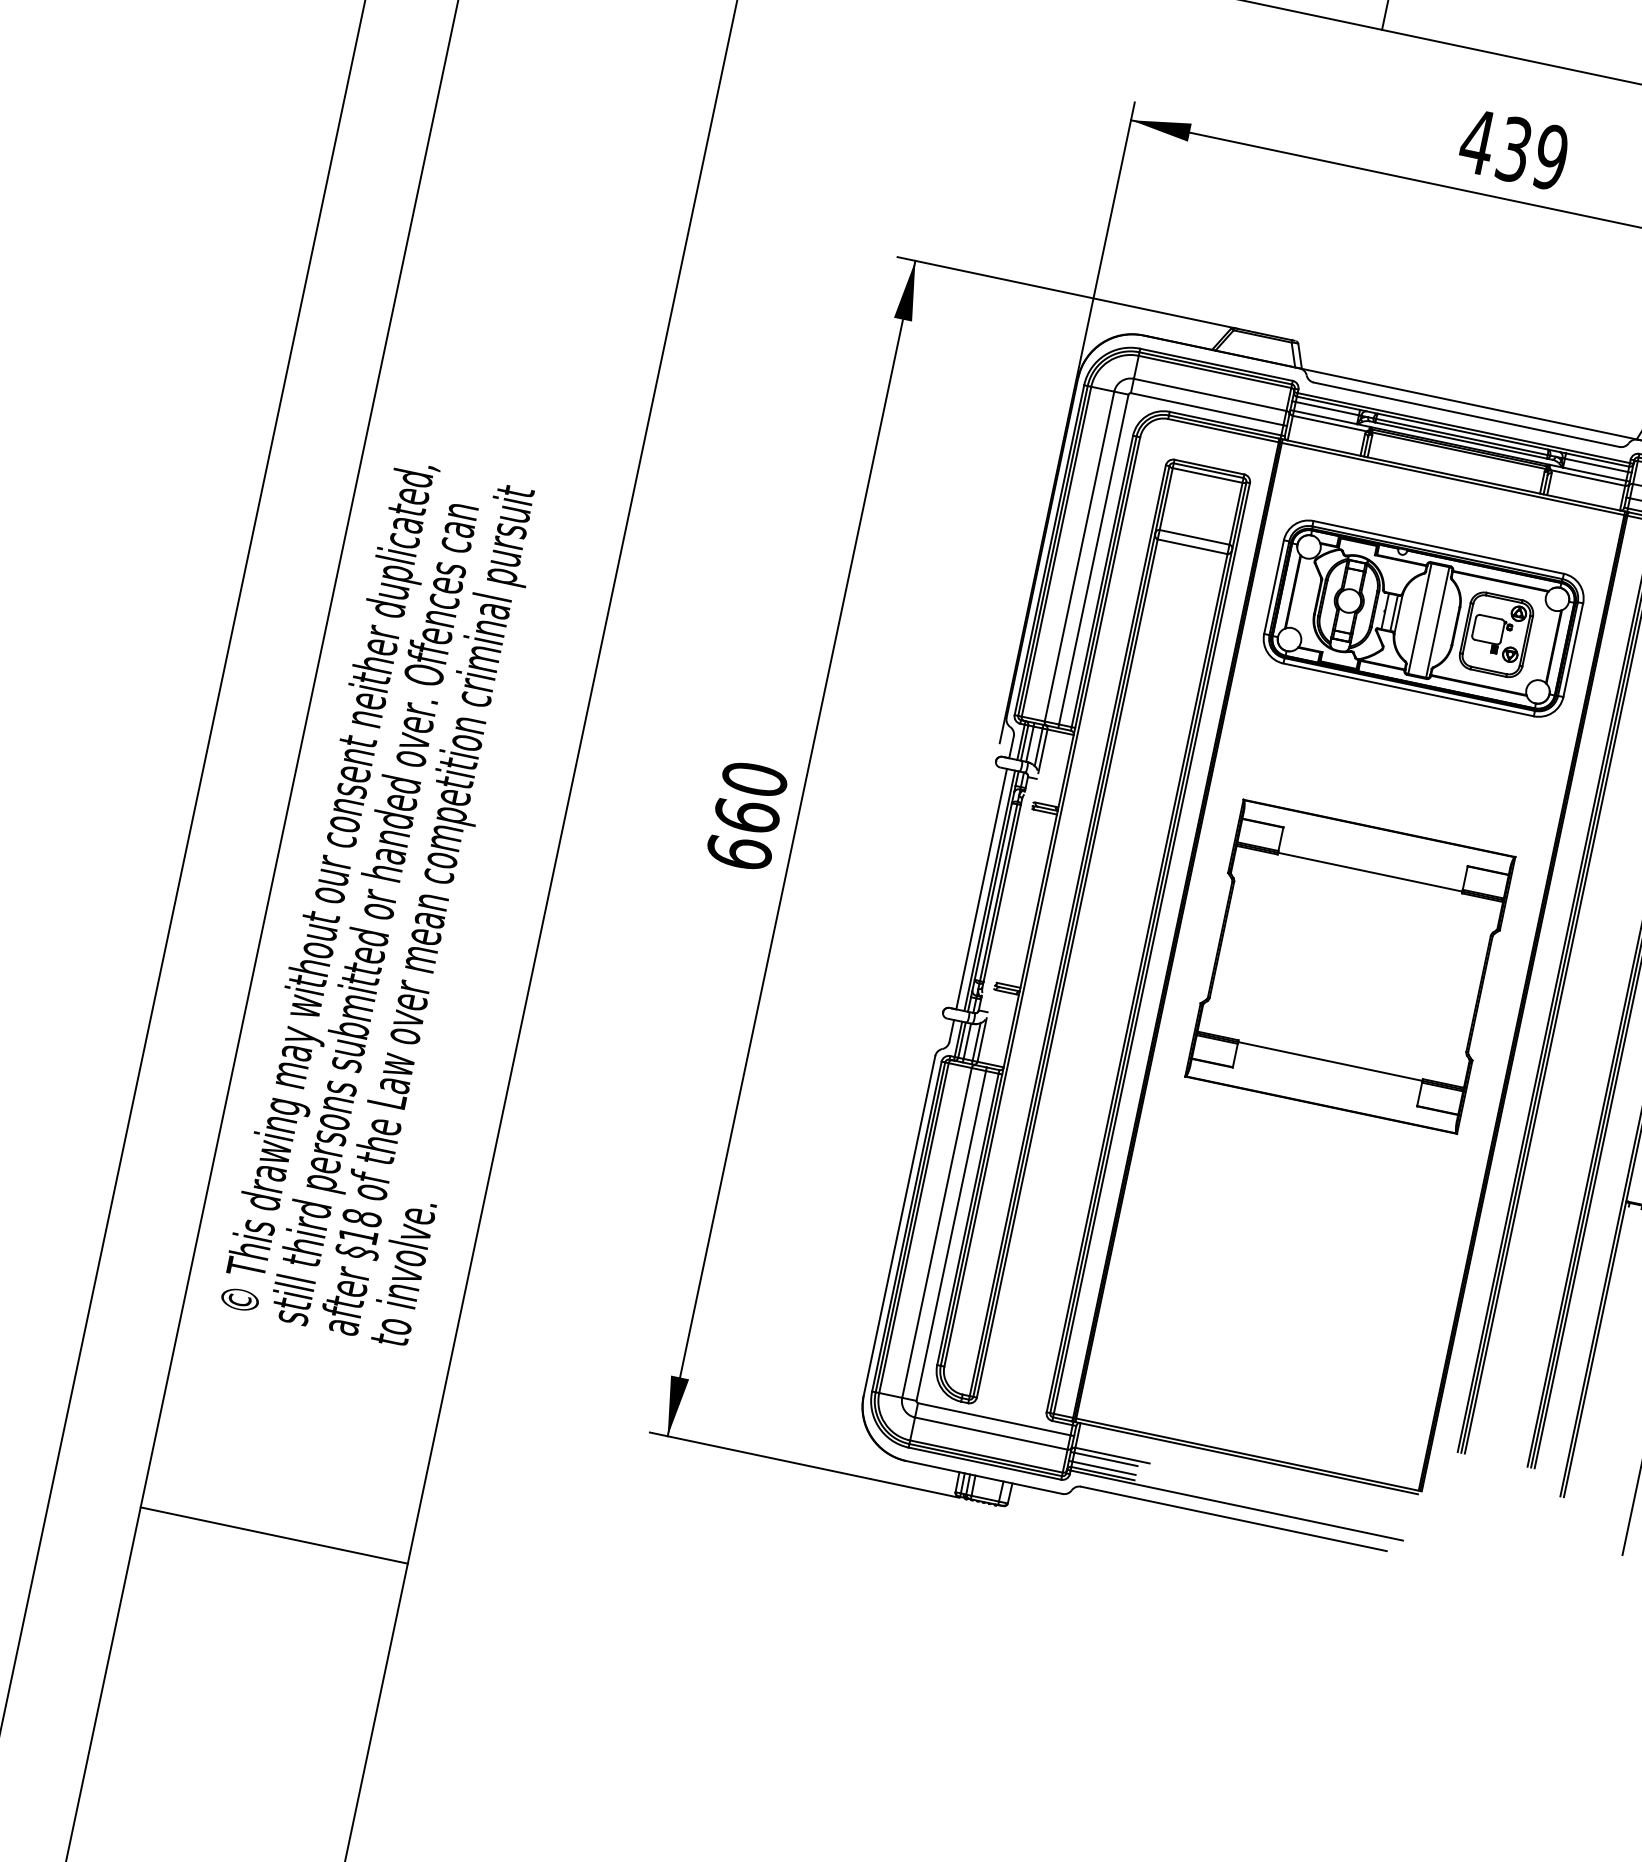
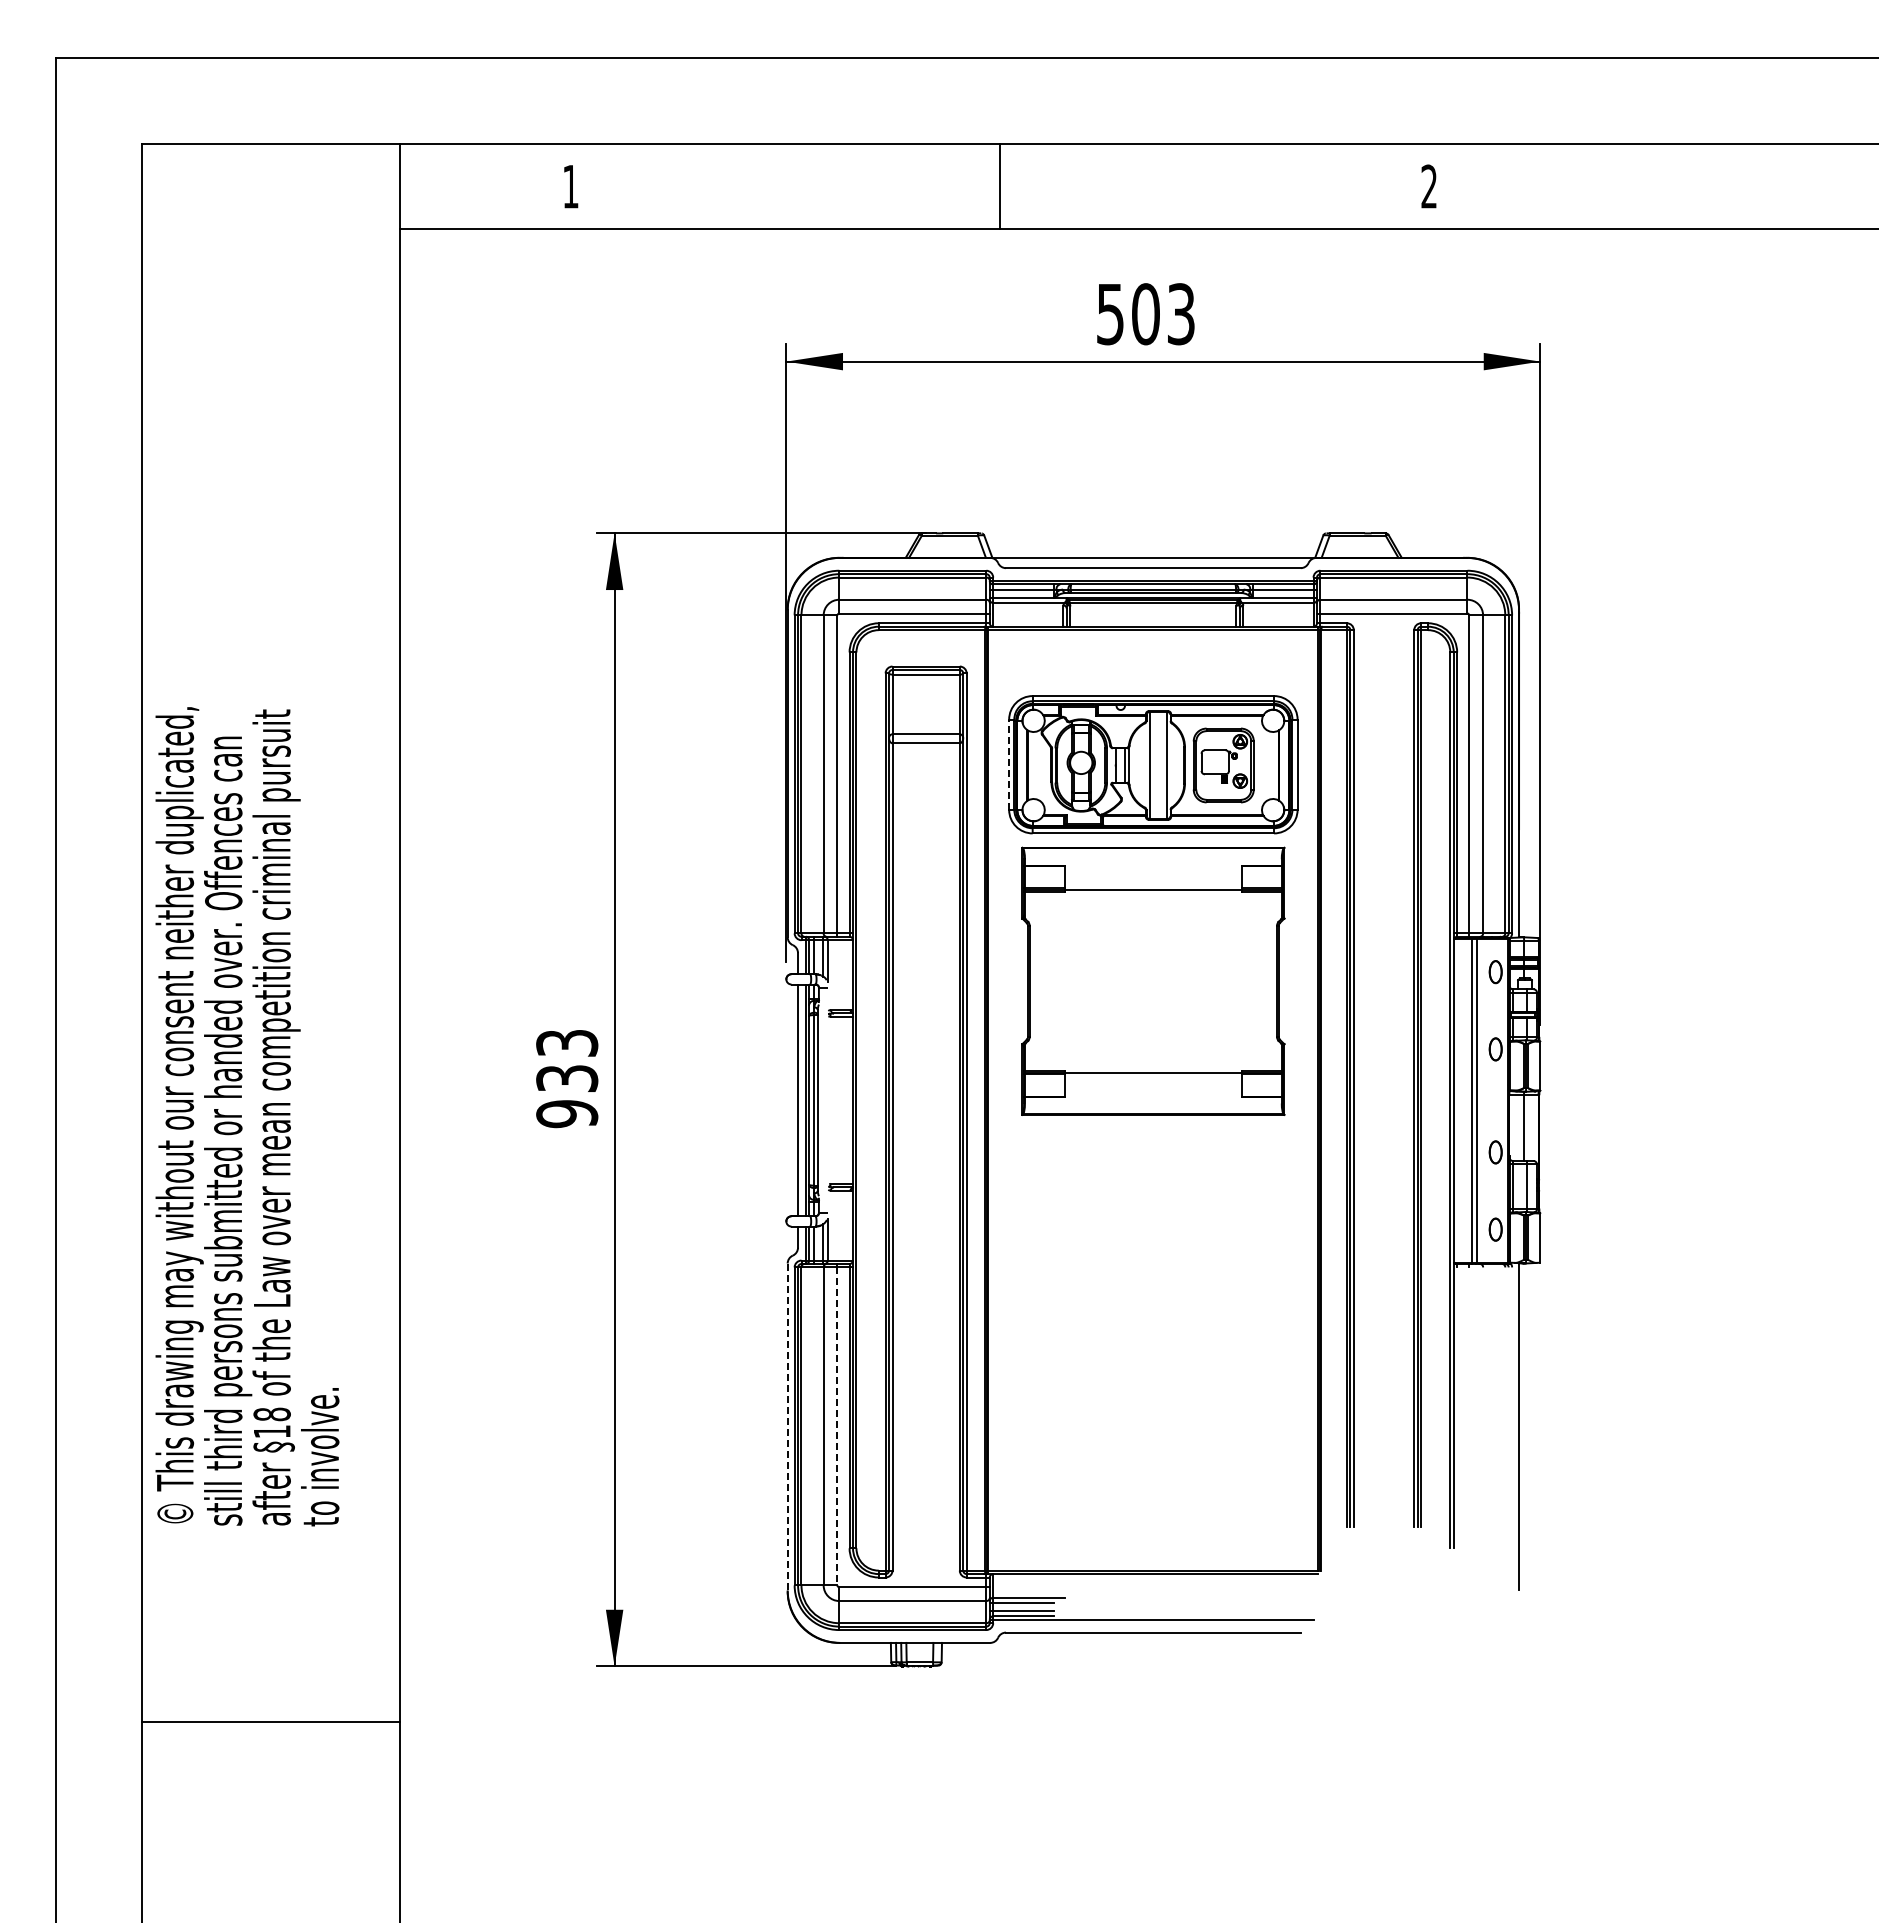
text: (1513, 149) -> (1145, 314), 439 -> 503
line: (1274, 586) -> (1009, 764), solid -> dashed
text: (747, 816) -> (567, 1078), 660 -> 933
text: (401, 903) -> (247, 1116), moved
part: (1350, 965) -> (1153, 980), moved
line: (899, 1225) -> (787, 1426), solid -> dashed
line: (951, 1236) -> (837, 1426), solid -> dashed
line: (273, 1535) -> (270, 1721), moved

